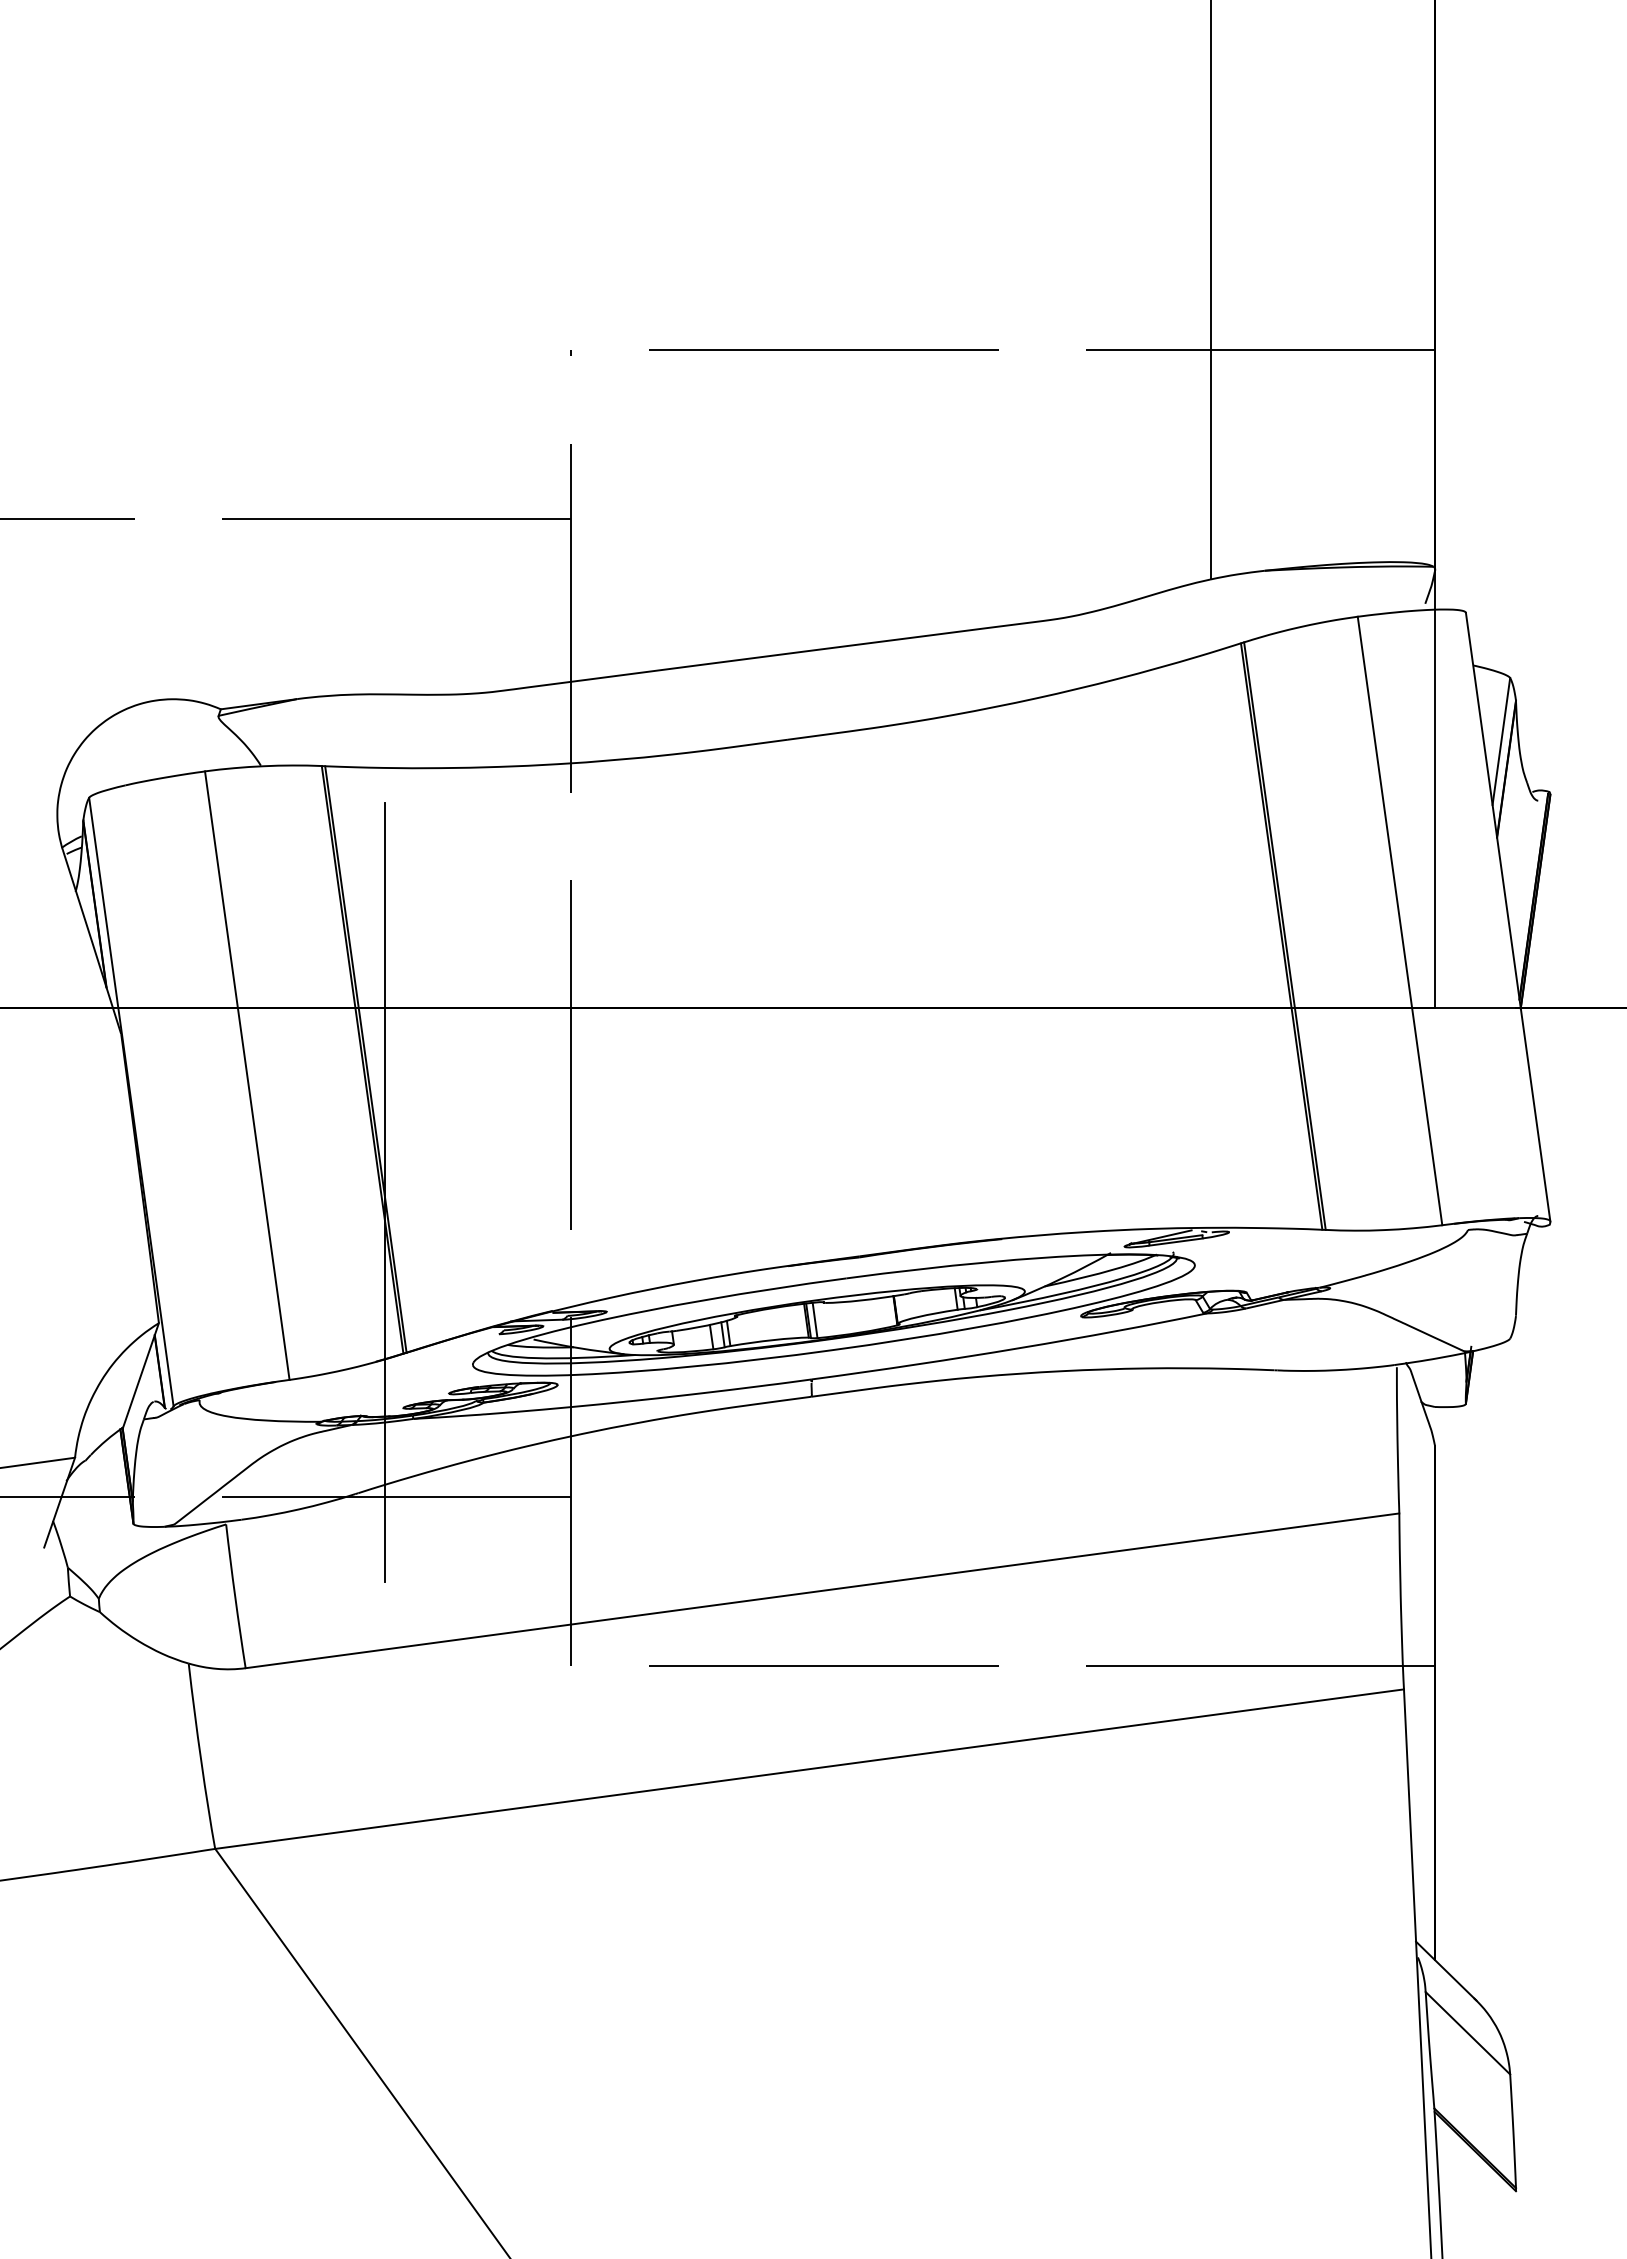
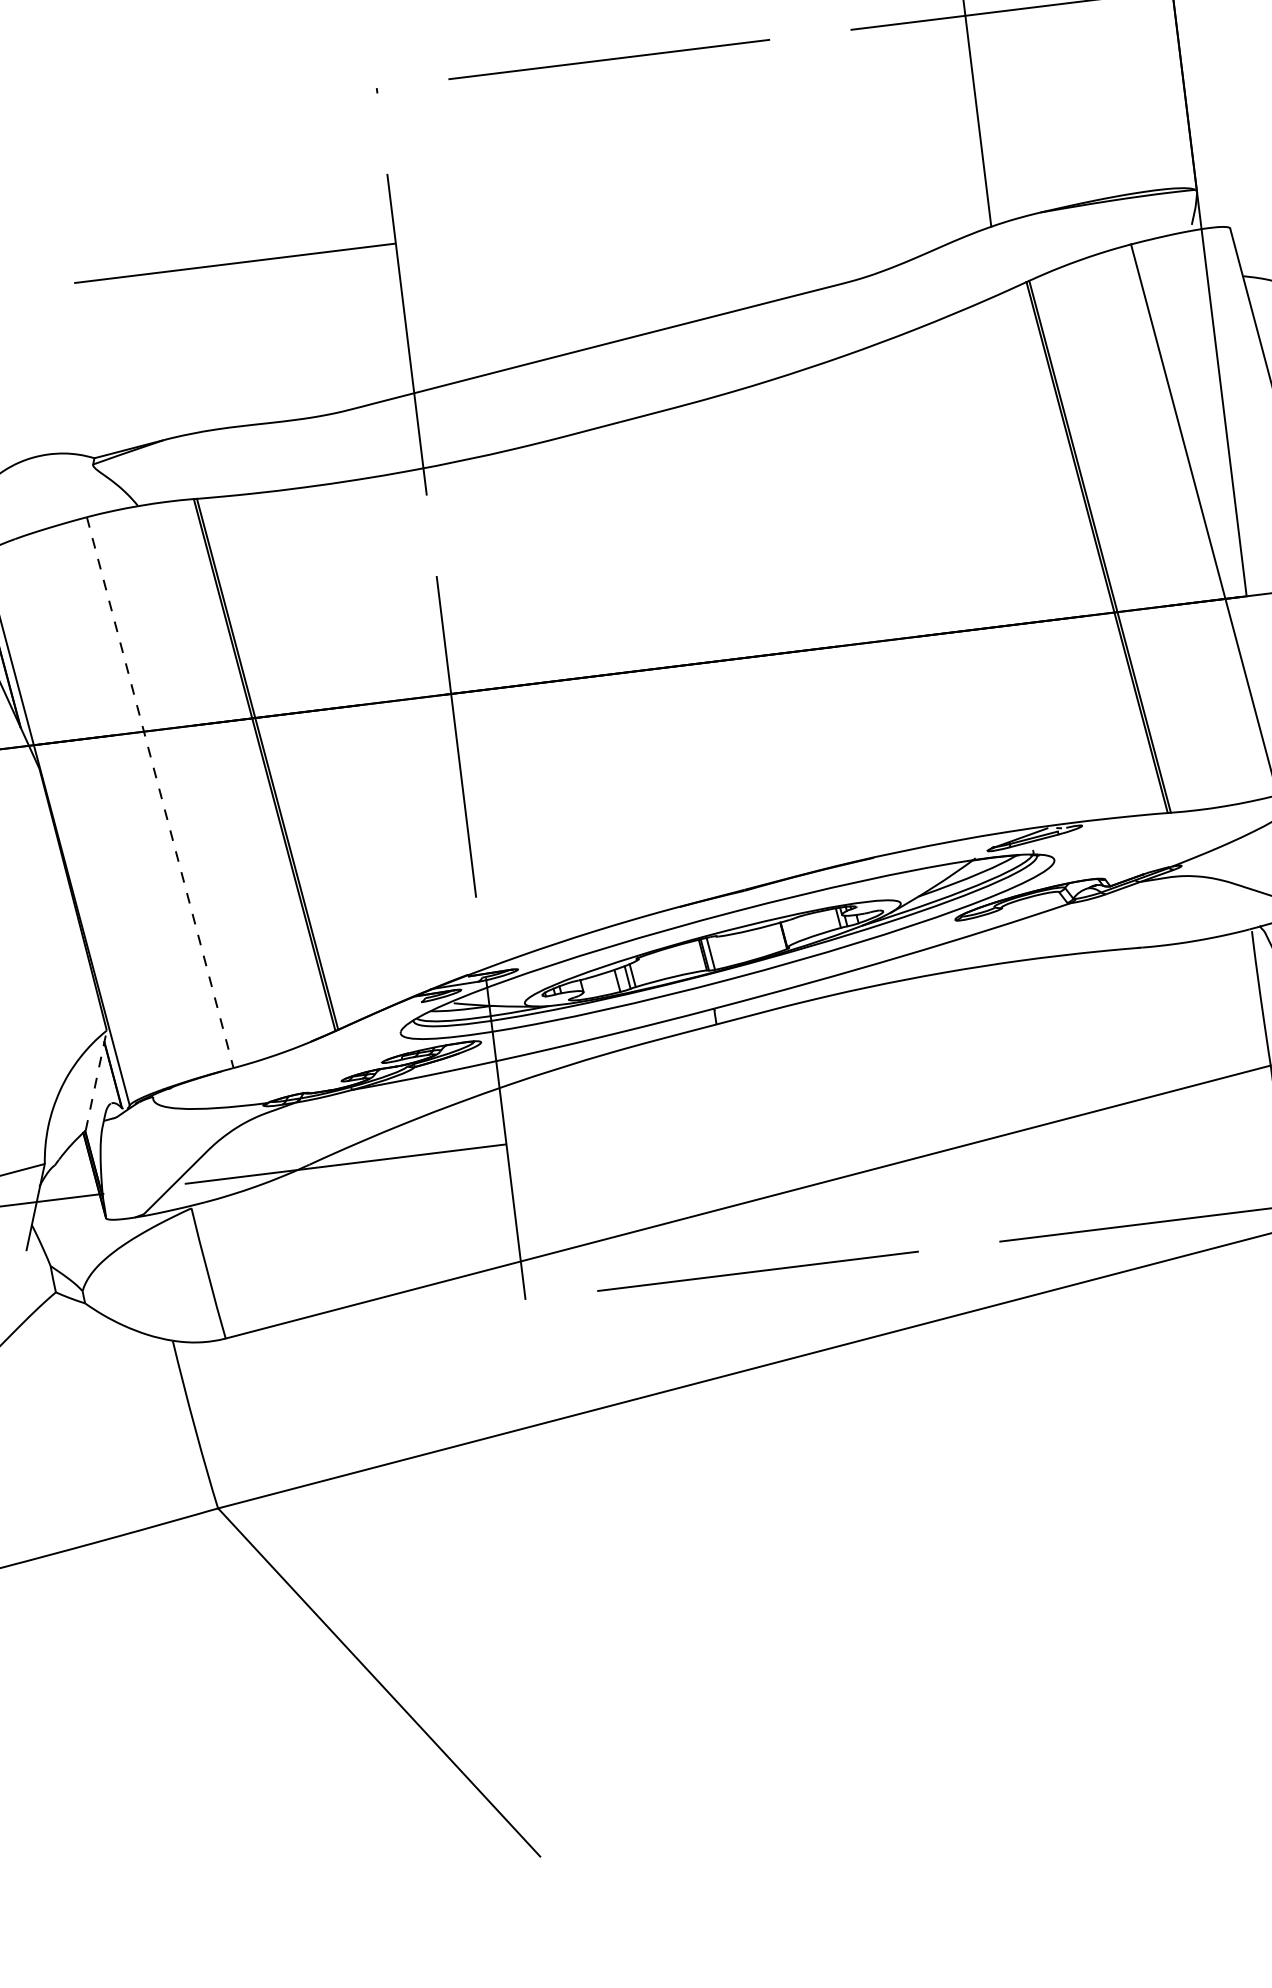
line: (247, 1076) -> (160, 793), solid -> dashed
line: (385, 1192) -> (300, 884), removed
line: (141, 1374) -> (96, 1079), solid -> dashed

